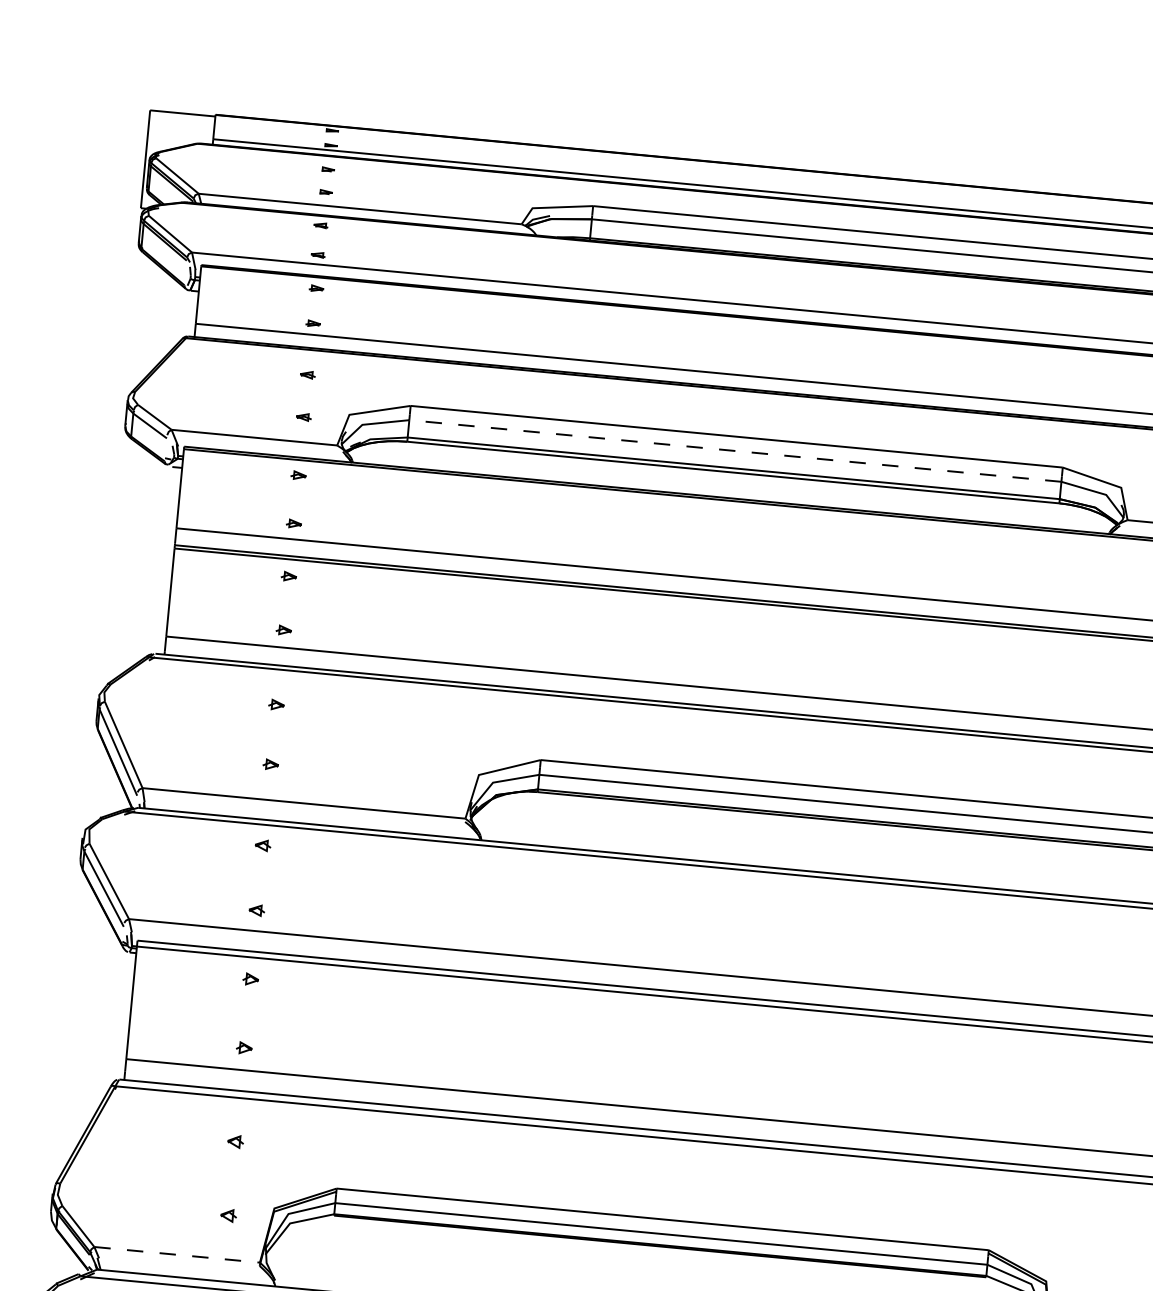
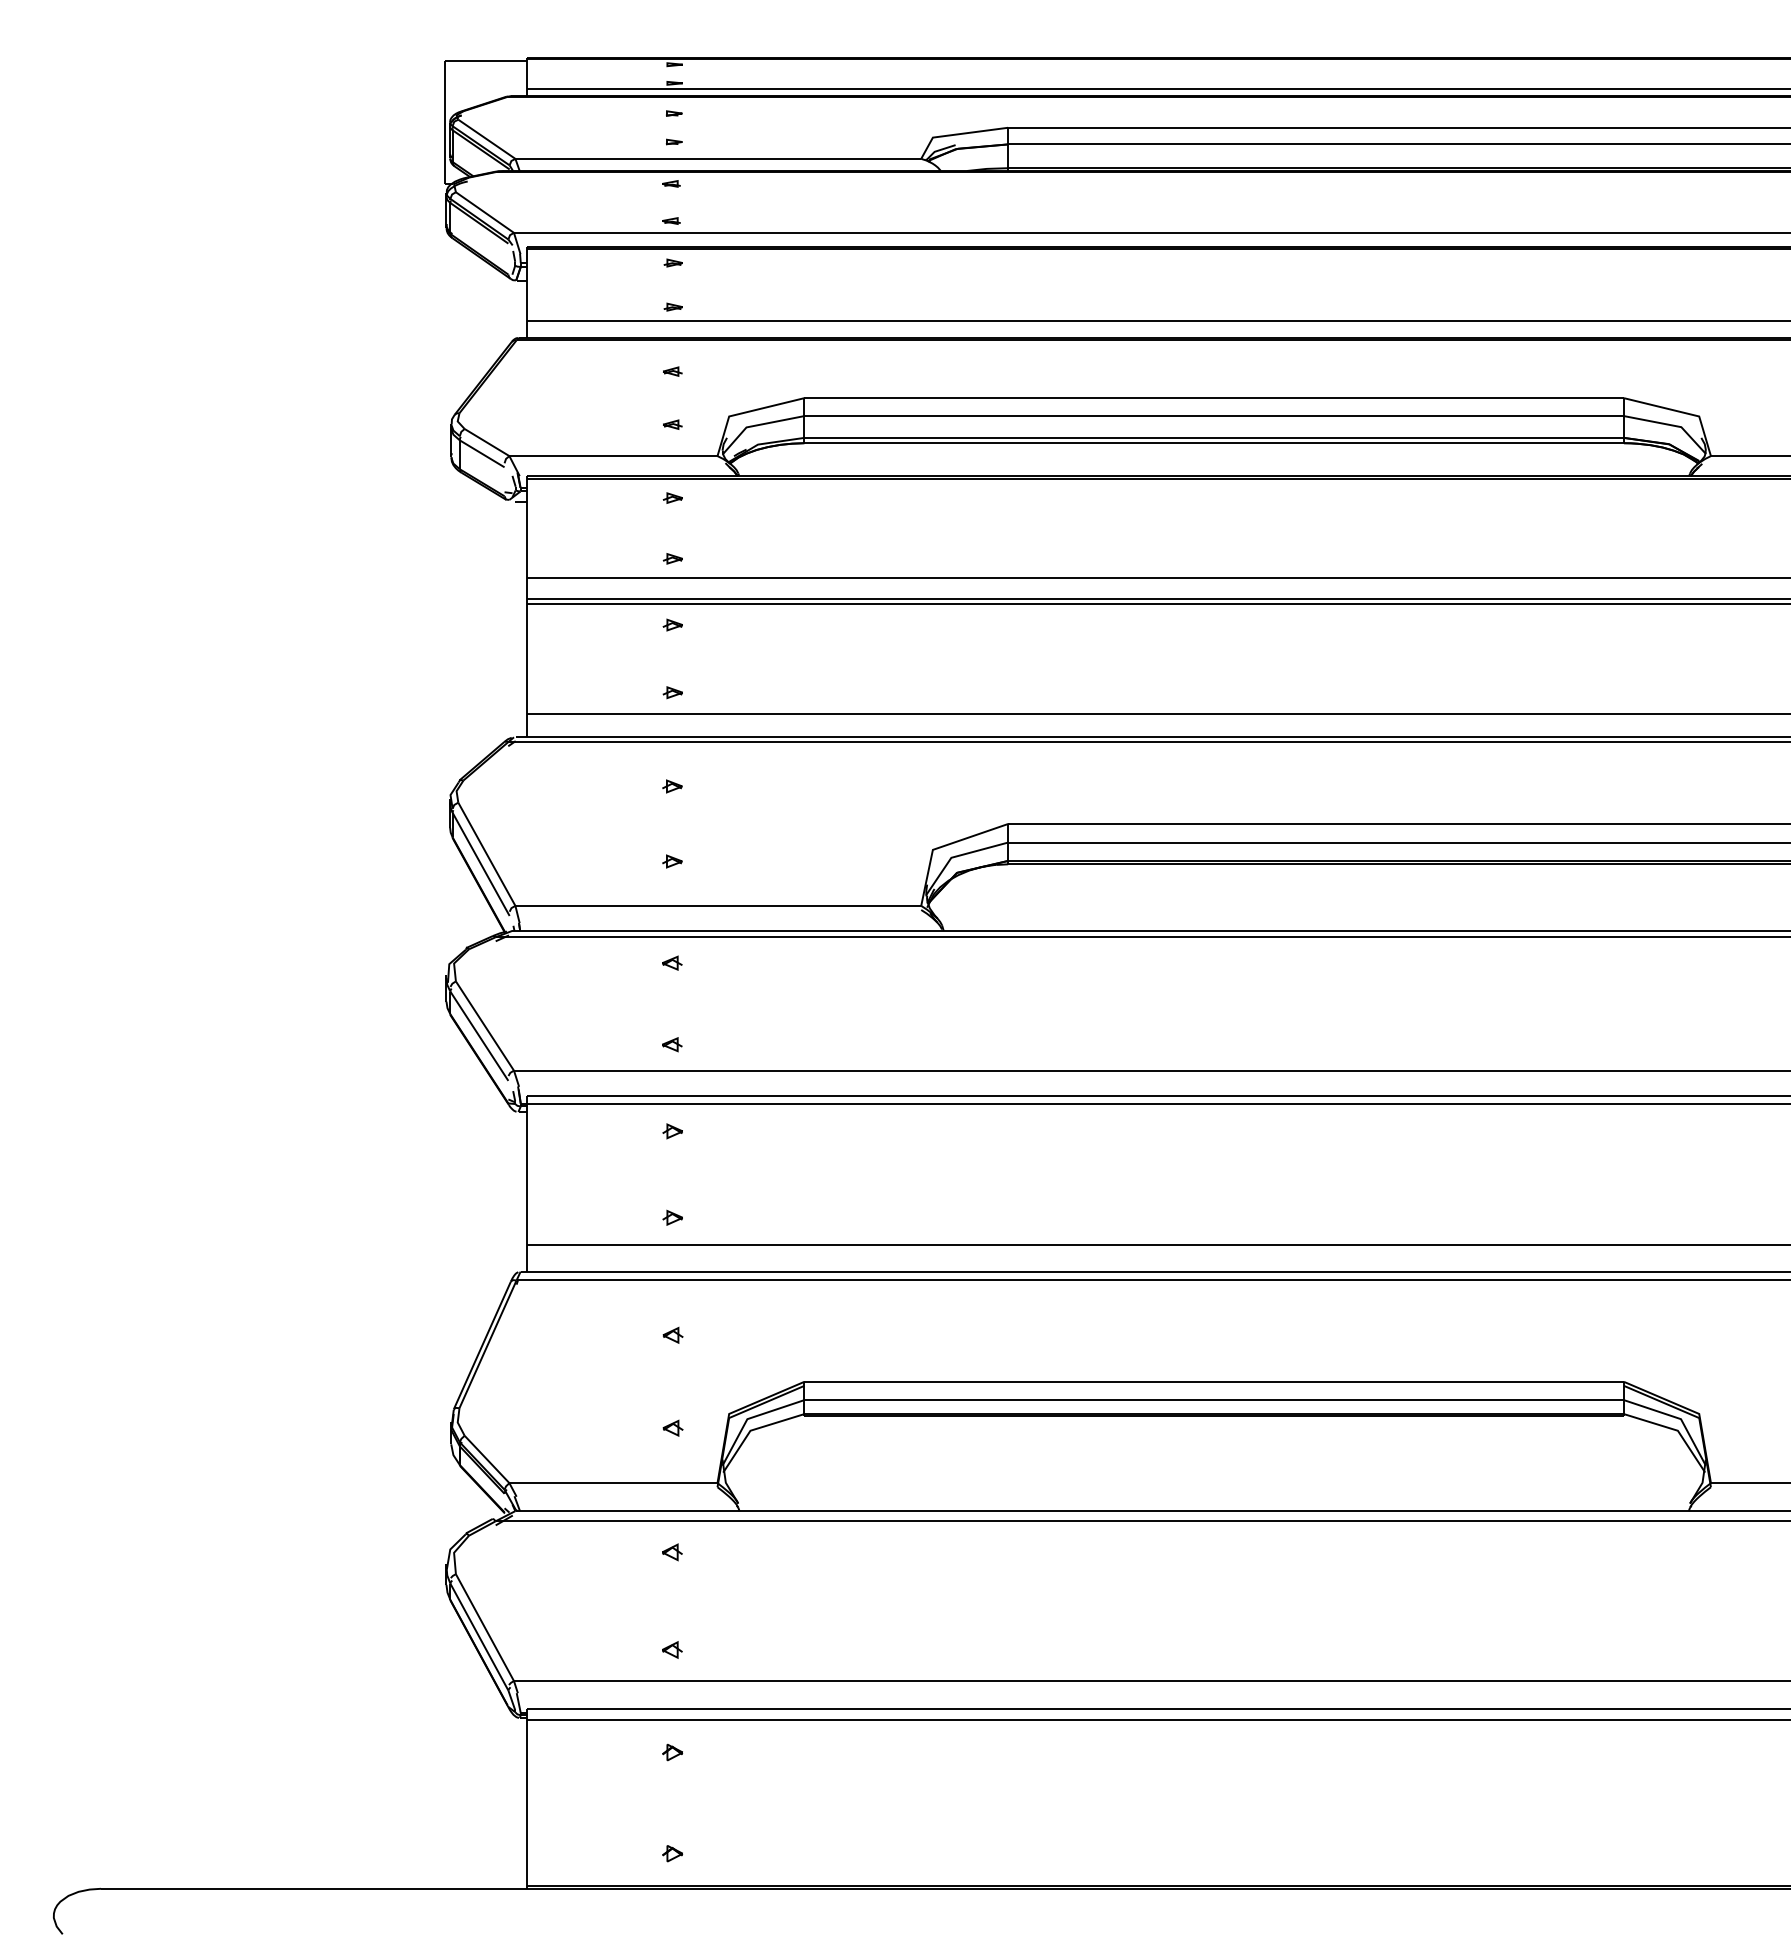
line: (735, 451) -> (1214, 416), dashed -> solid
line: (177, 1255) -> (613, 1483), dashed -> solid

